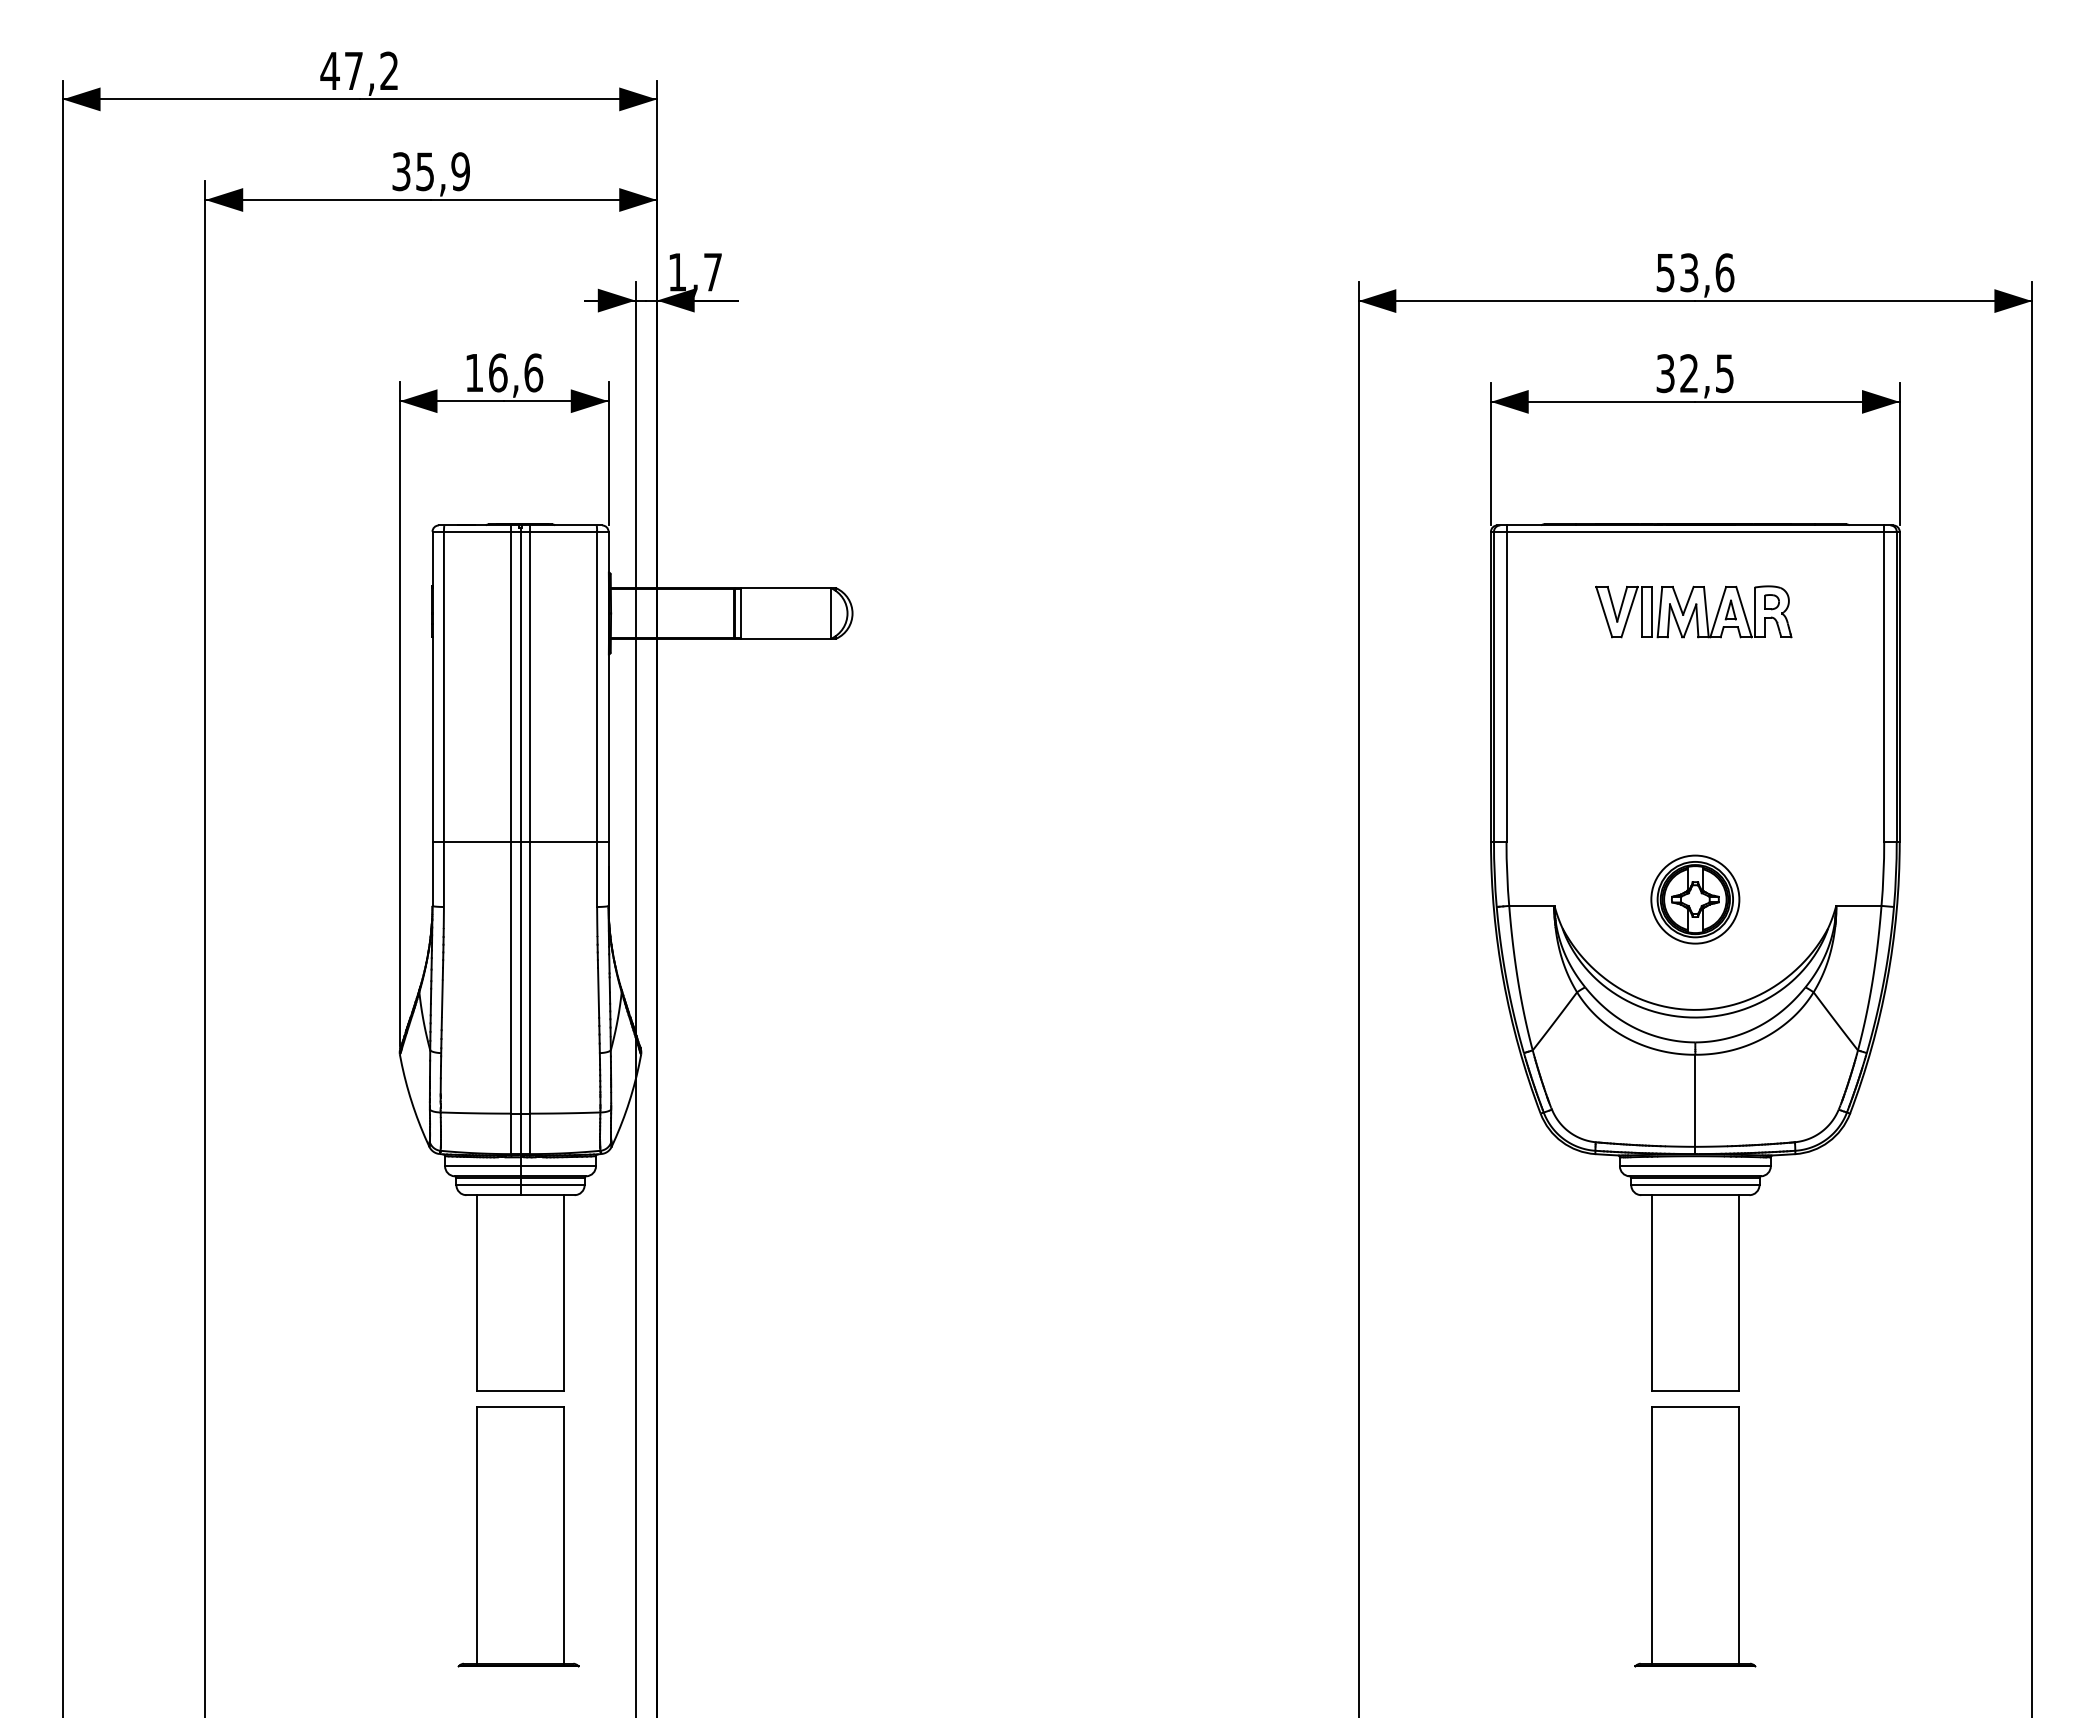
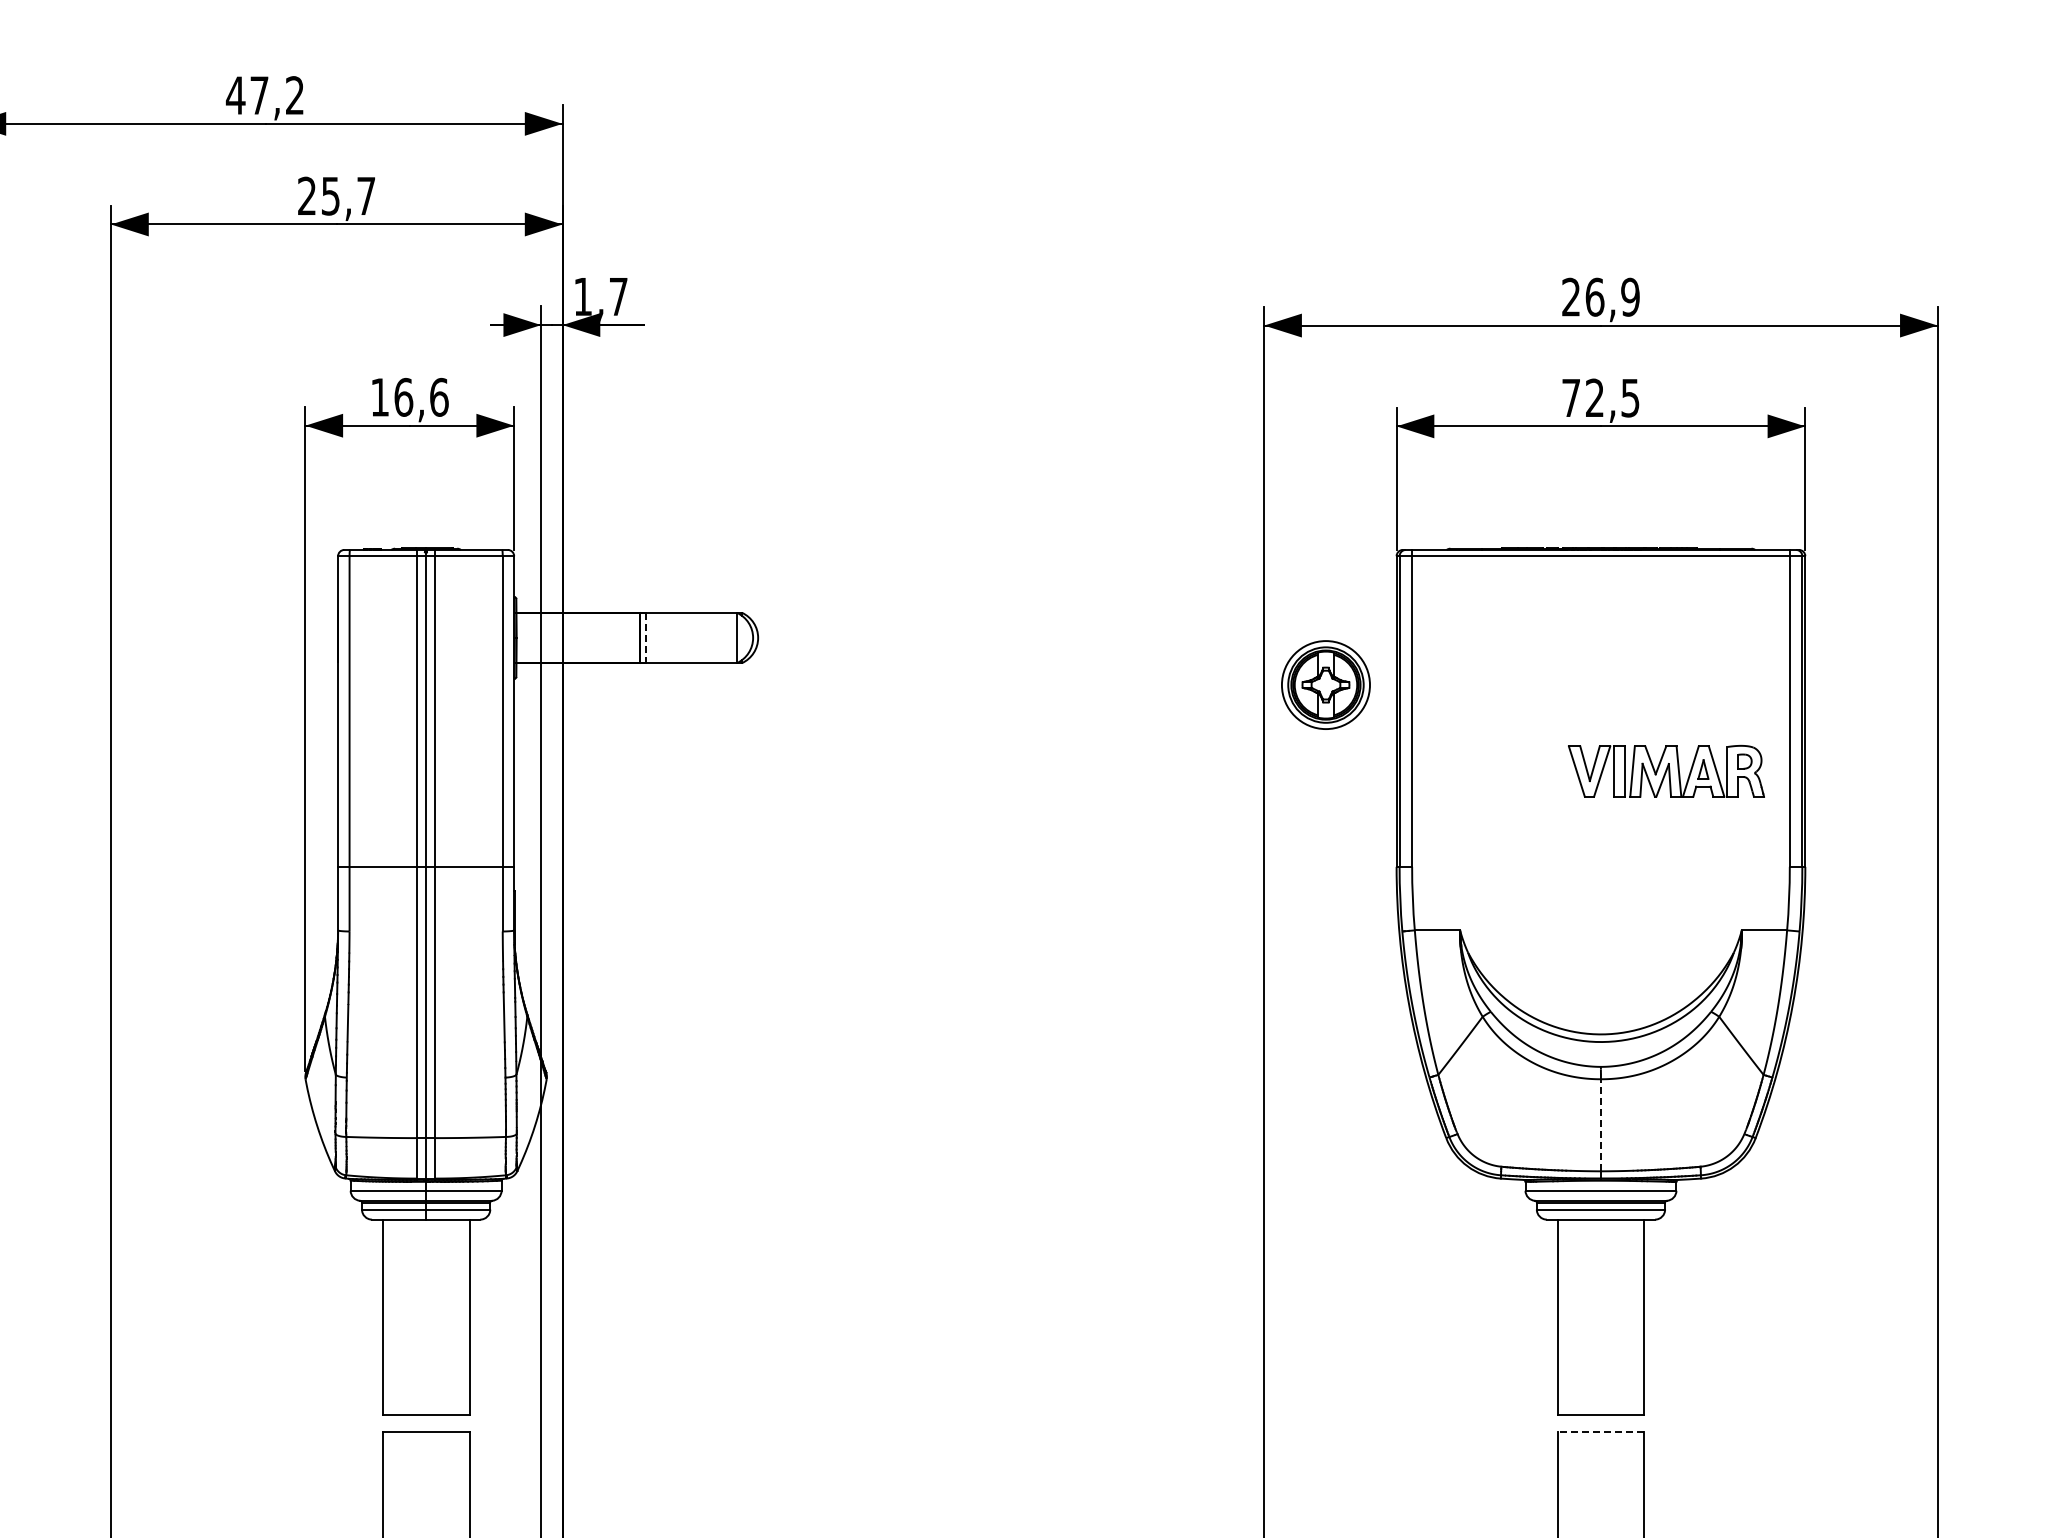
text: (430, 171) -> (336, 195), 35,9 -> 25,7
text: (1695, 272) -> (1601, 296), 53,6 -> 26,9
text: (1665, 373) -> (1571, 397), 32,5 -> 72,5
part: (1693, 611) -> (1666, 770), moved
line: (740, 614) -> (646, 638), solid -> dashed
part: (1695, 899) -> (1326, 684), moved
line: (1695, 1100) -> (1601, 1124), solid -> dashed
line: (1694, 1407) -> (1600, 1431), solid -> dashed

